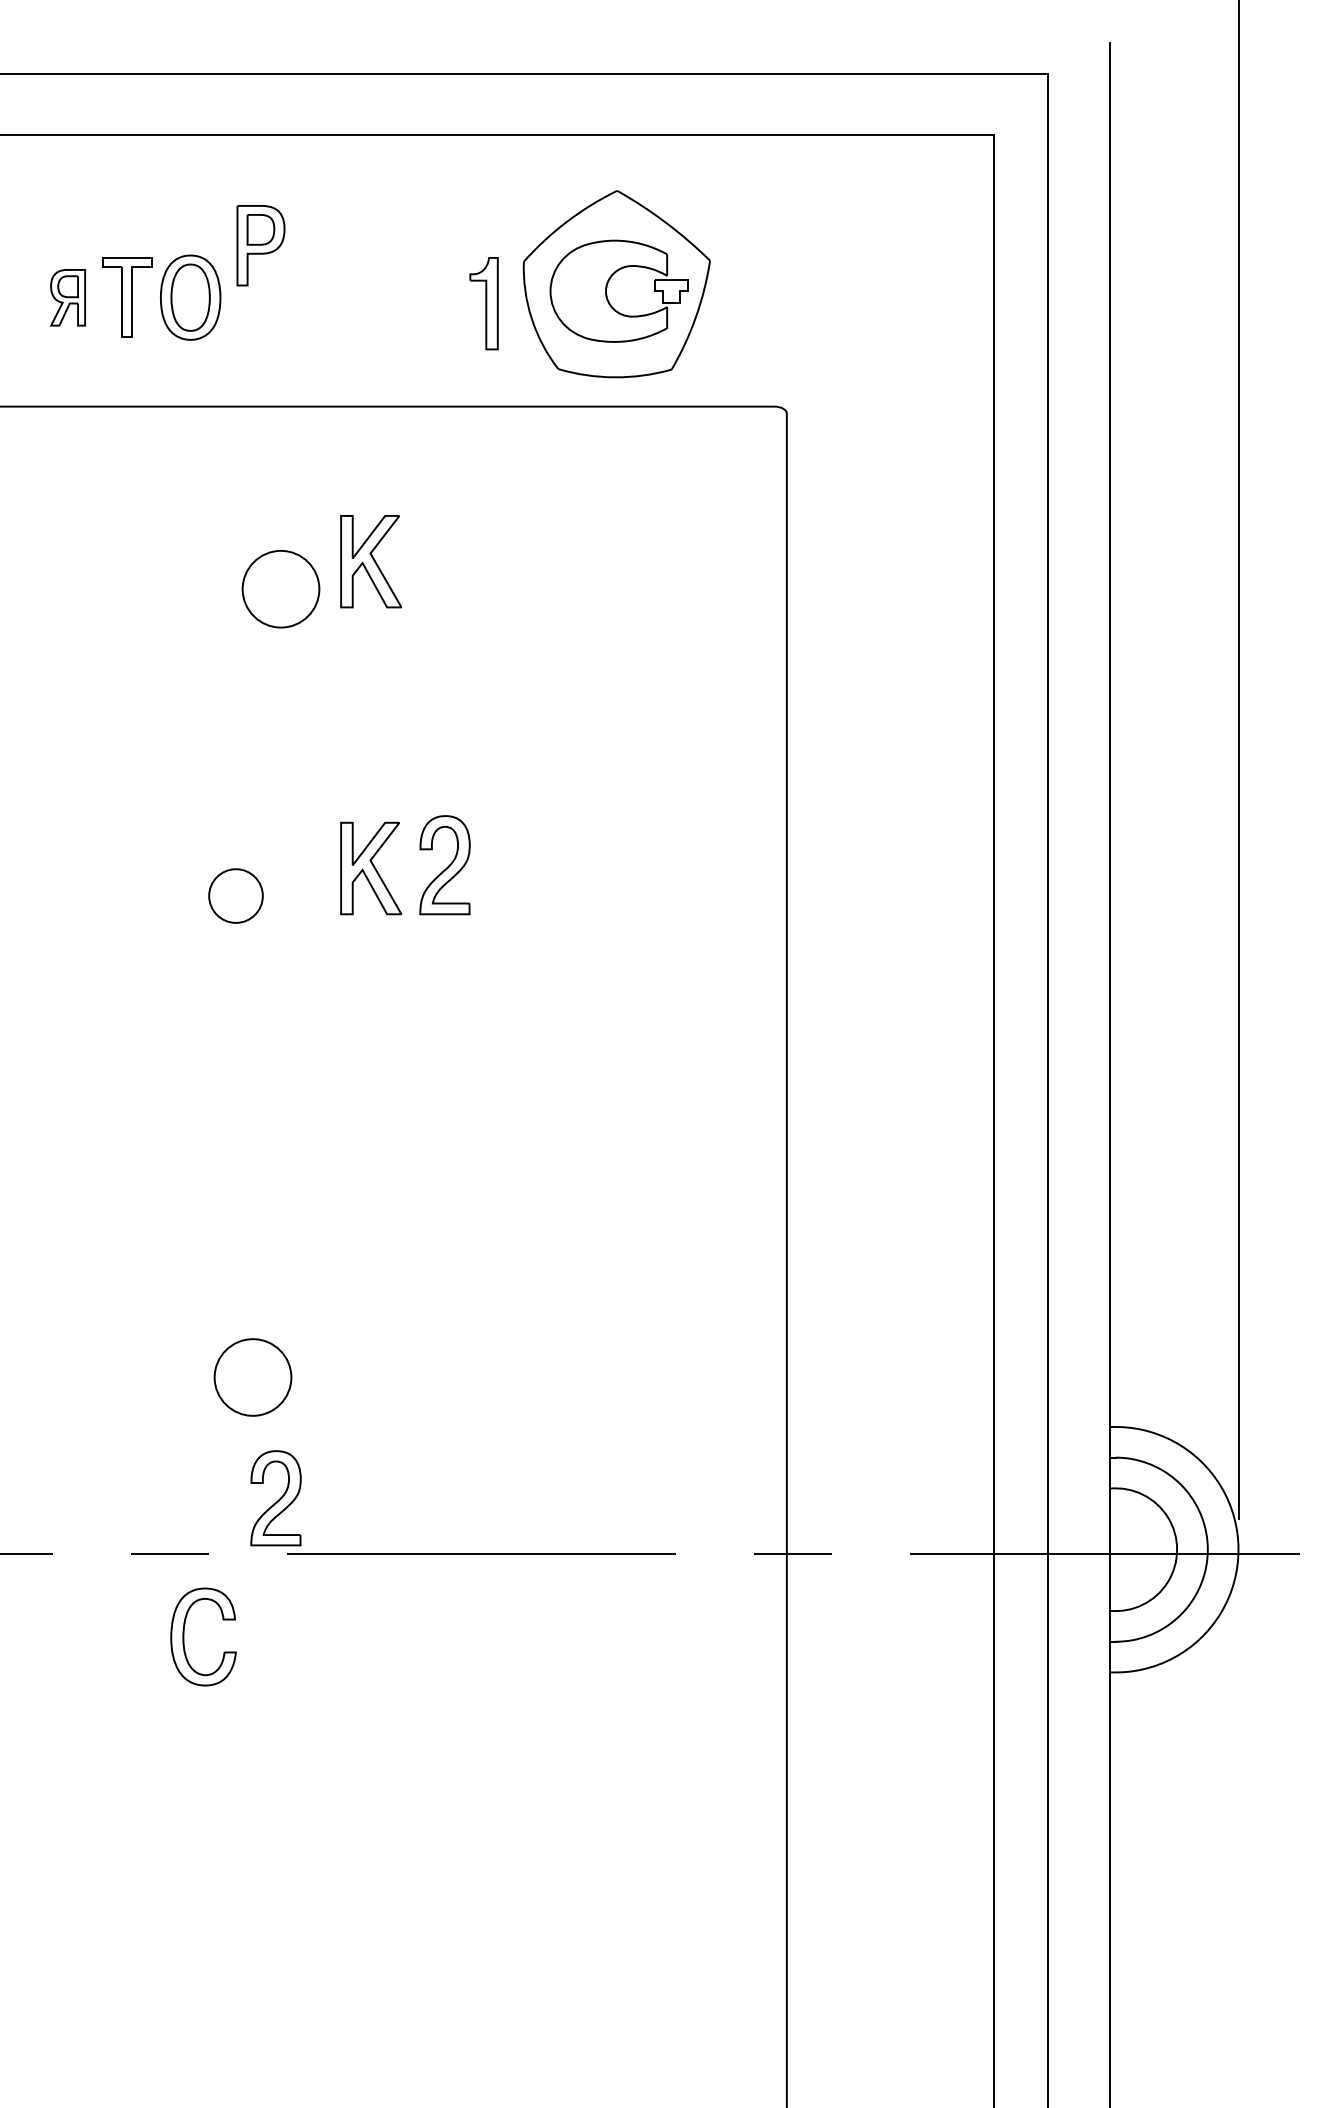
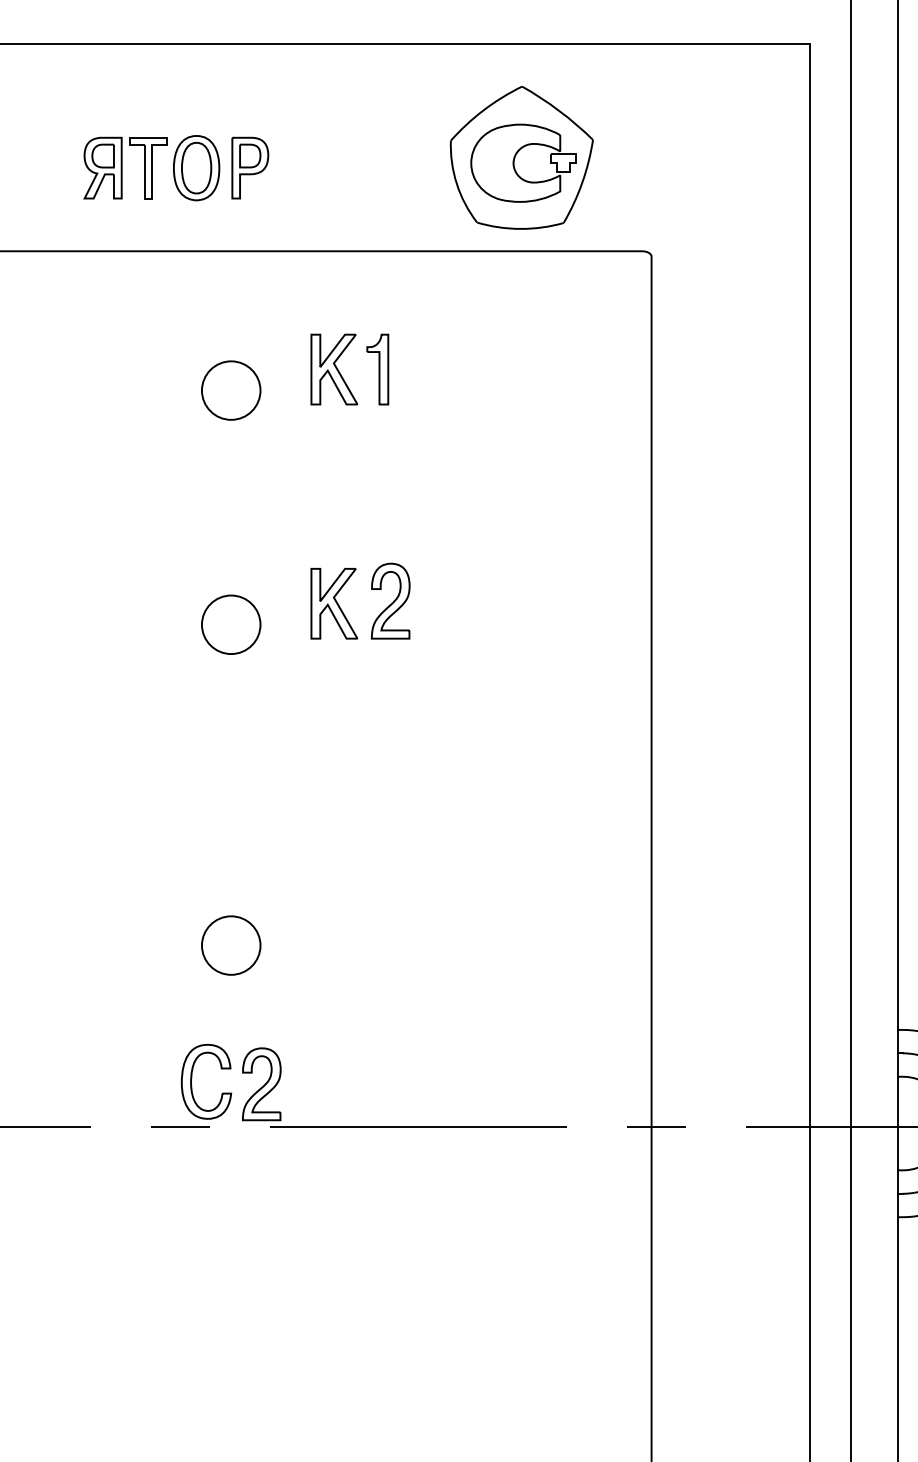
part: (260, 245) -> (249, 168), moved
part: (67, 297) -> (102, 168), size x1.43
part: (483, 303) -> (377, 369), moved
part: (280, 589) -> (230, 390), moved
part: (235, 895) -> (230, 624), size x1.43
part: (252, 1377) -> (230, 945), moved
part: (184, 1636) -> (191, 1081), moved

